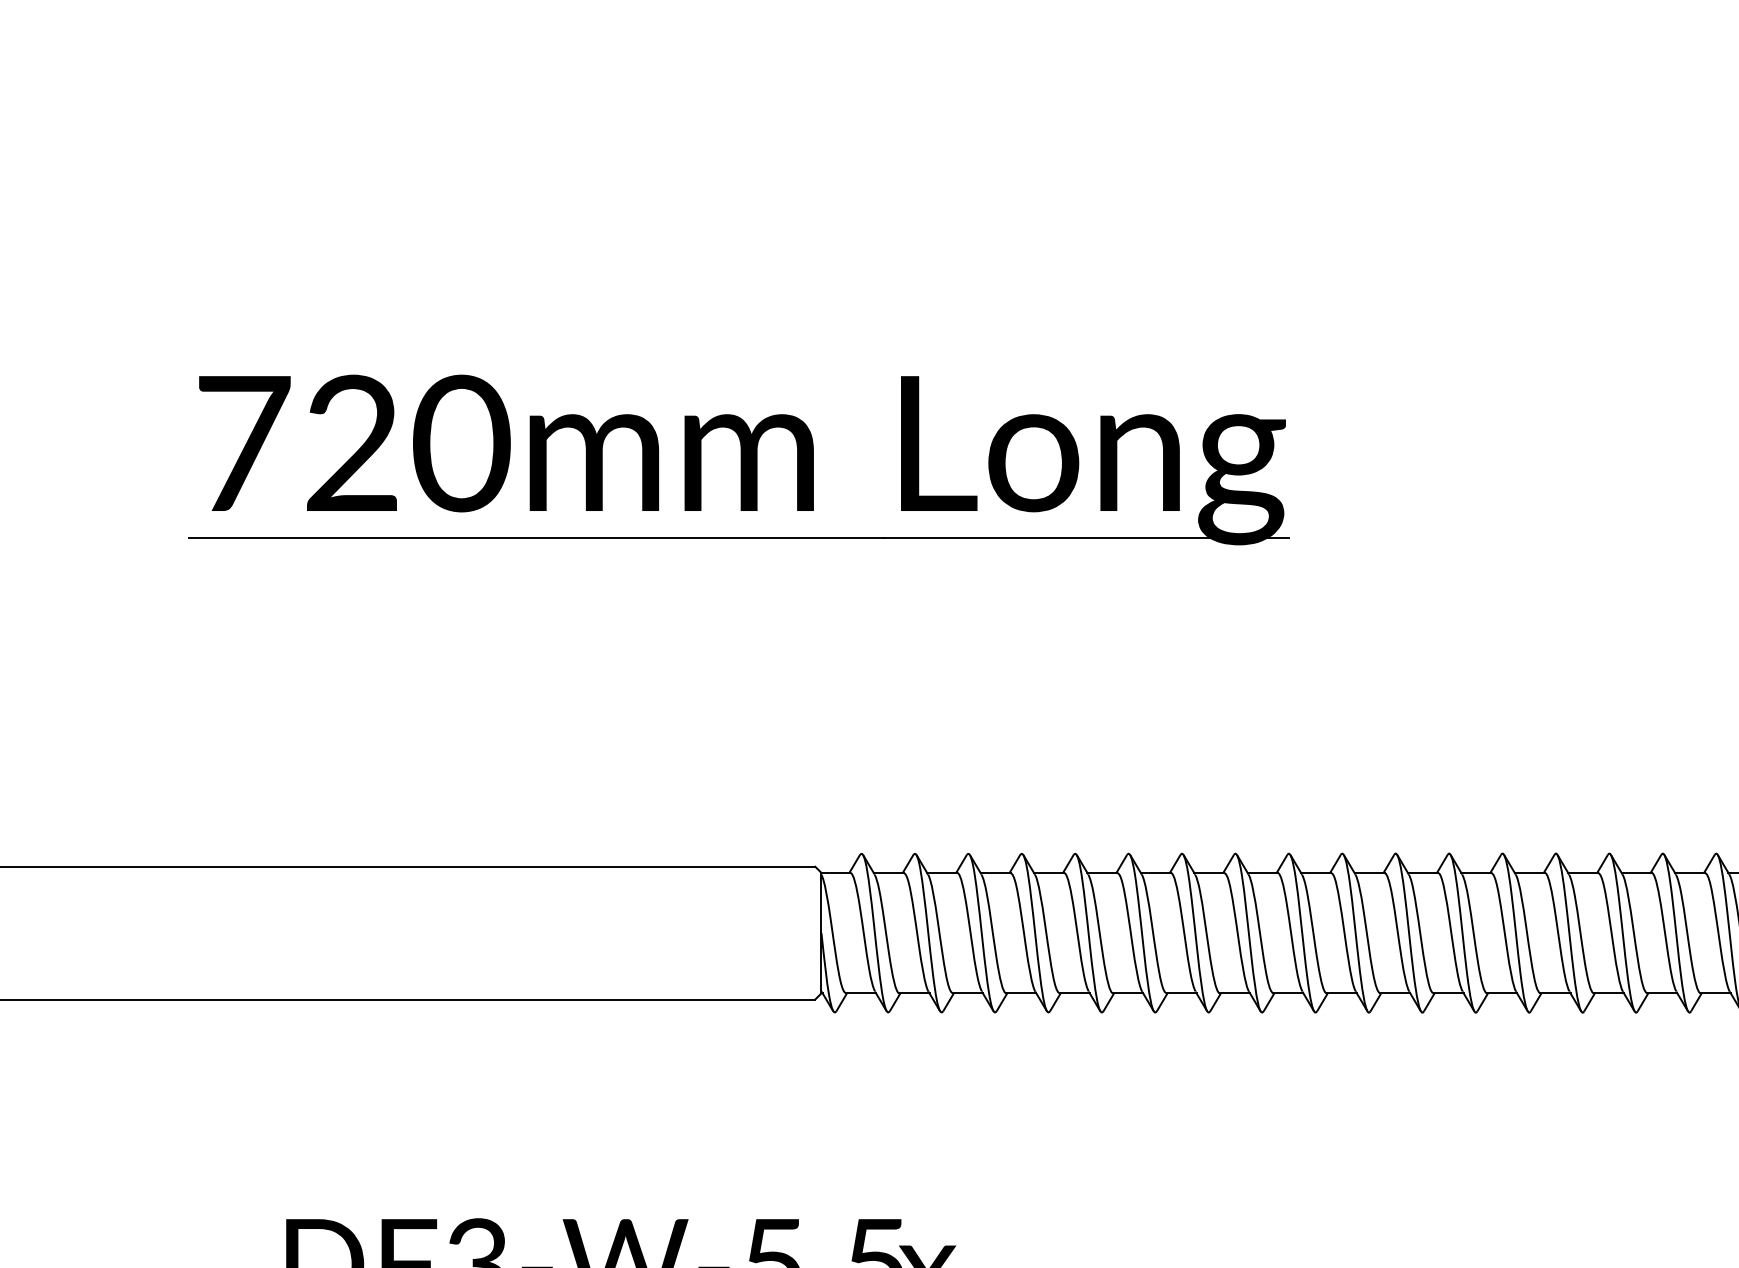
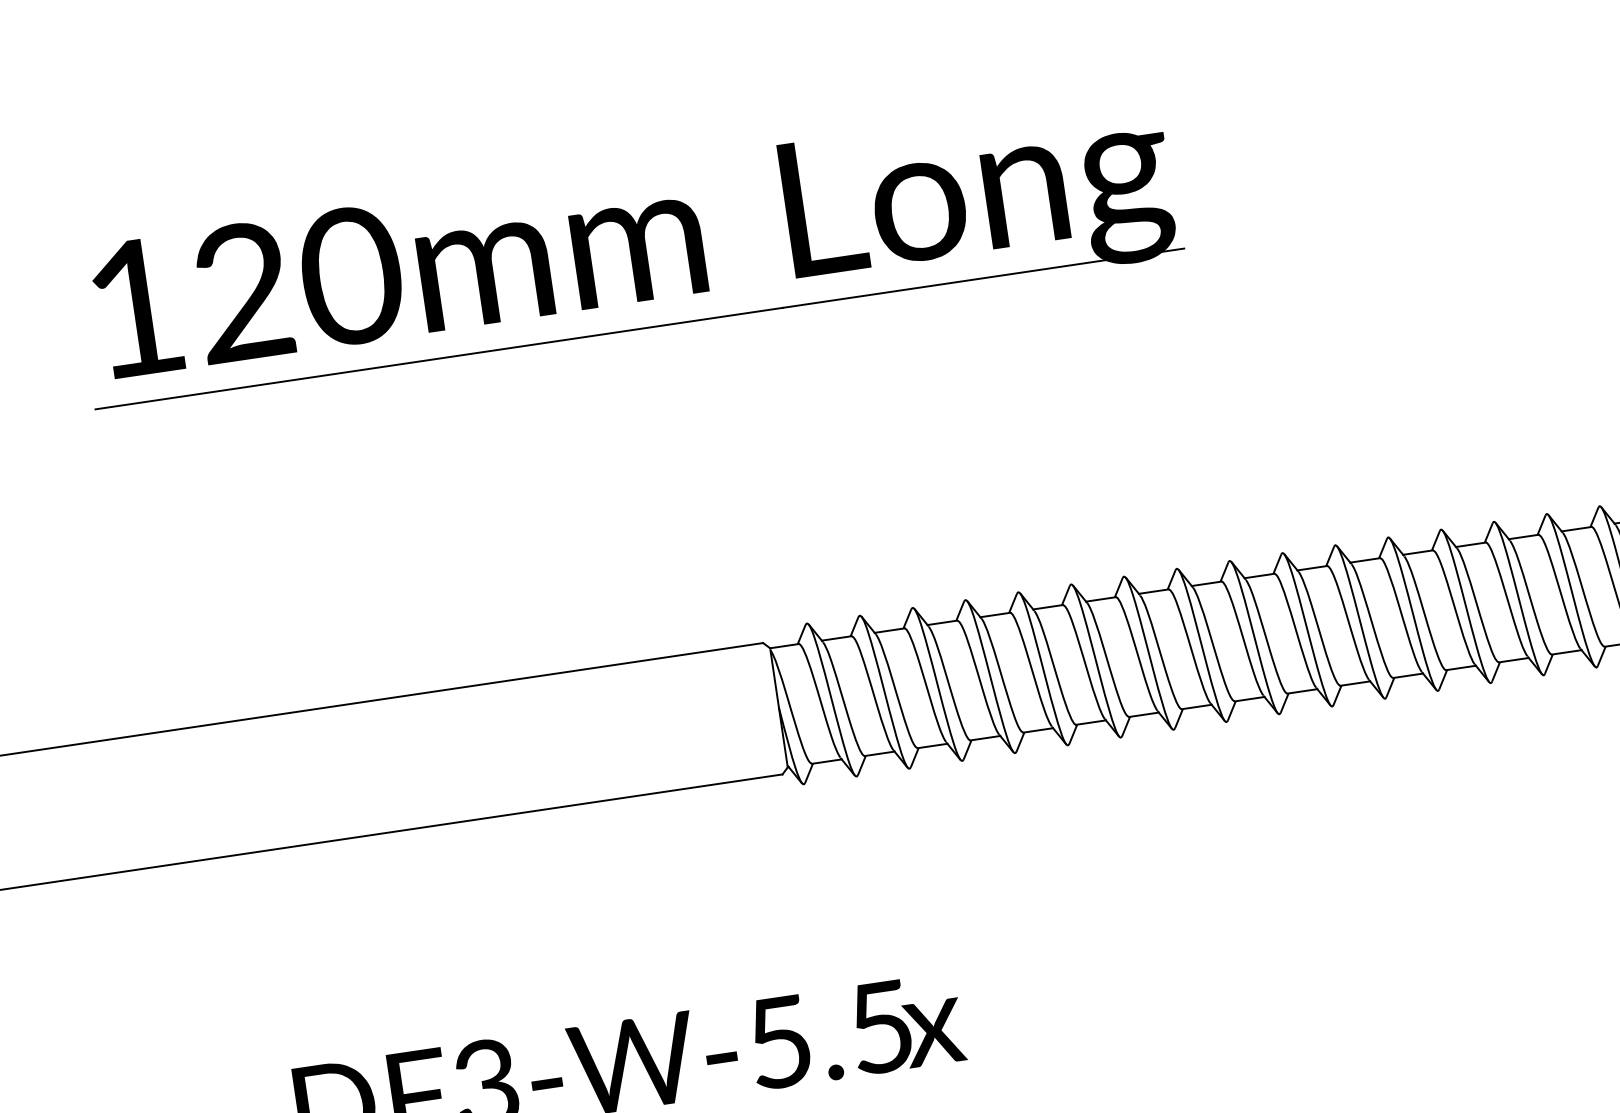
text: (244, 442) -> (136, 306), 720mm -> 120mm

